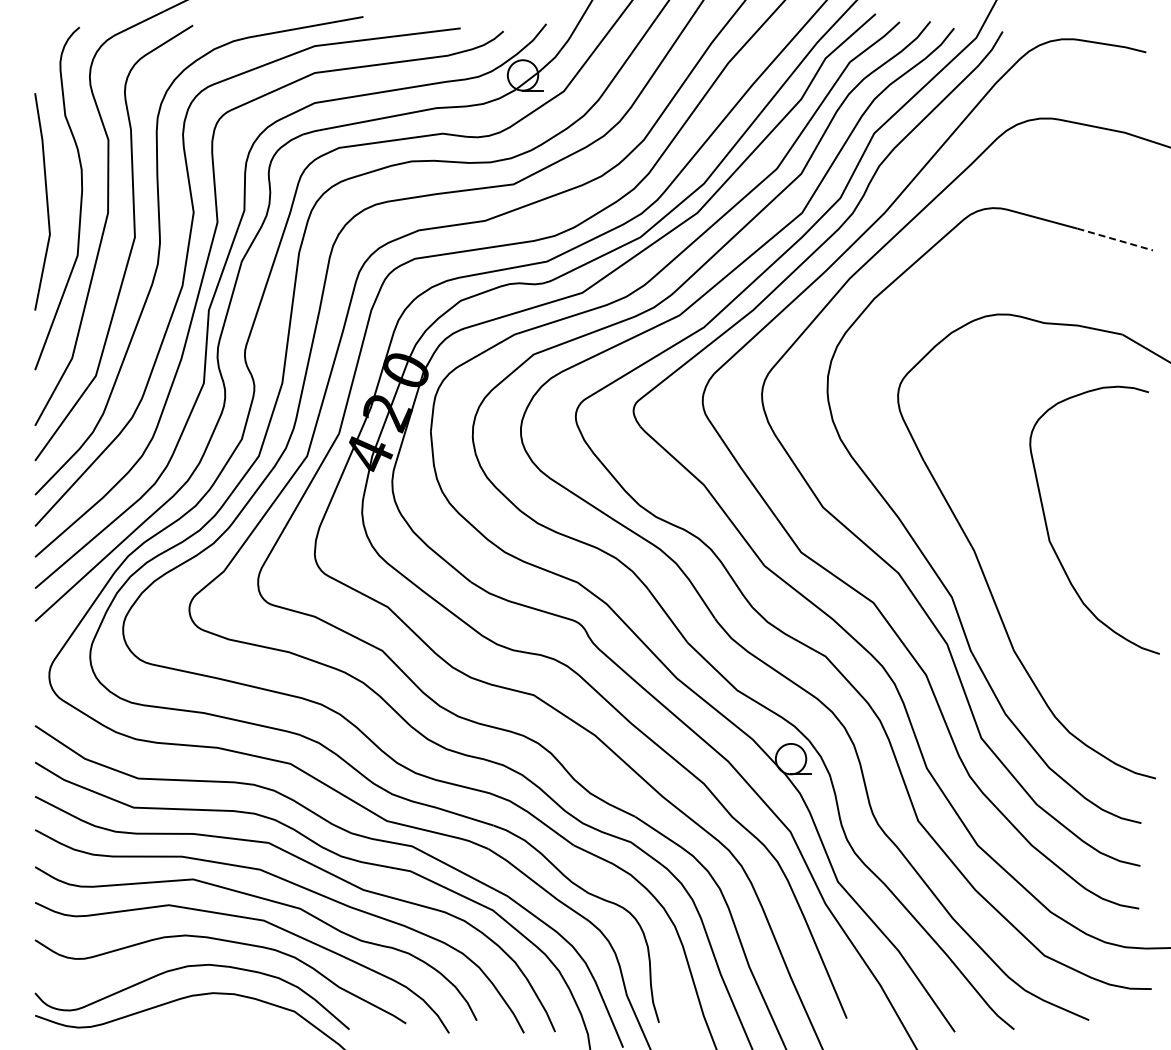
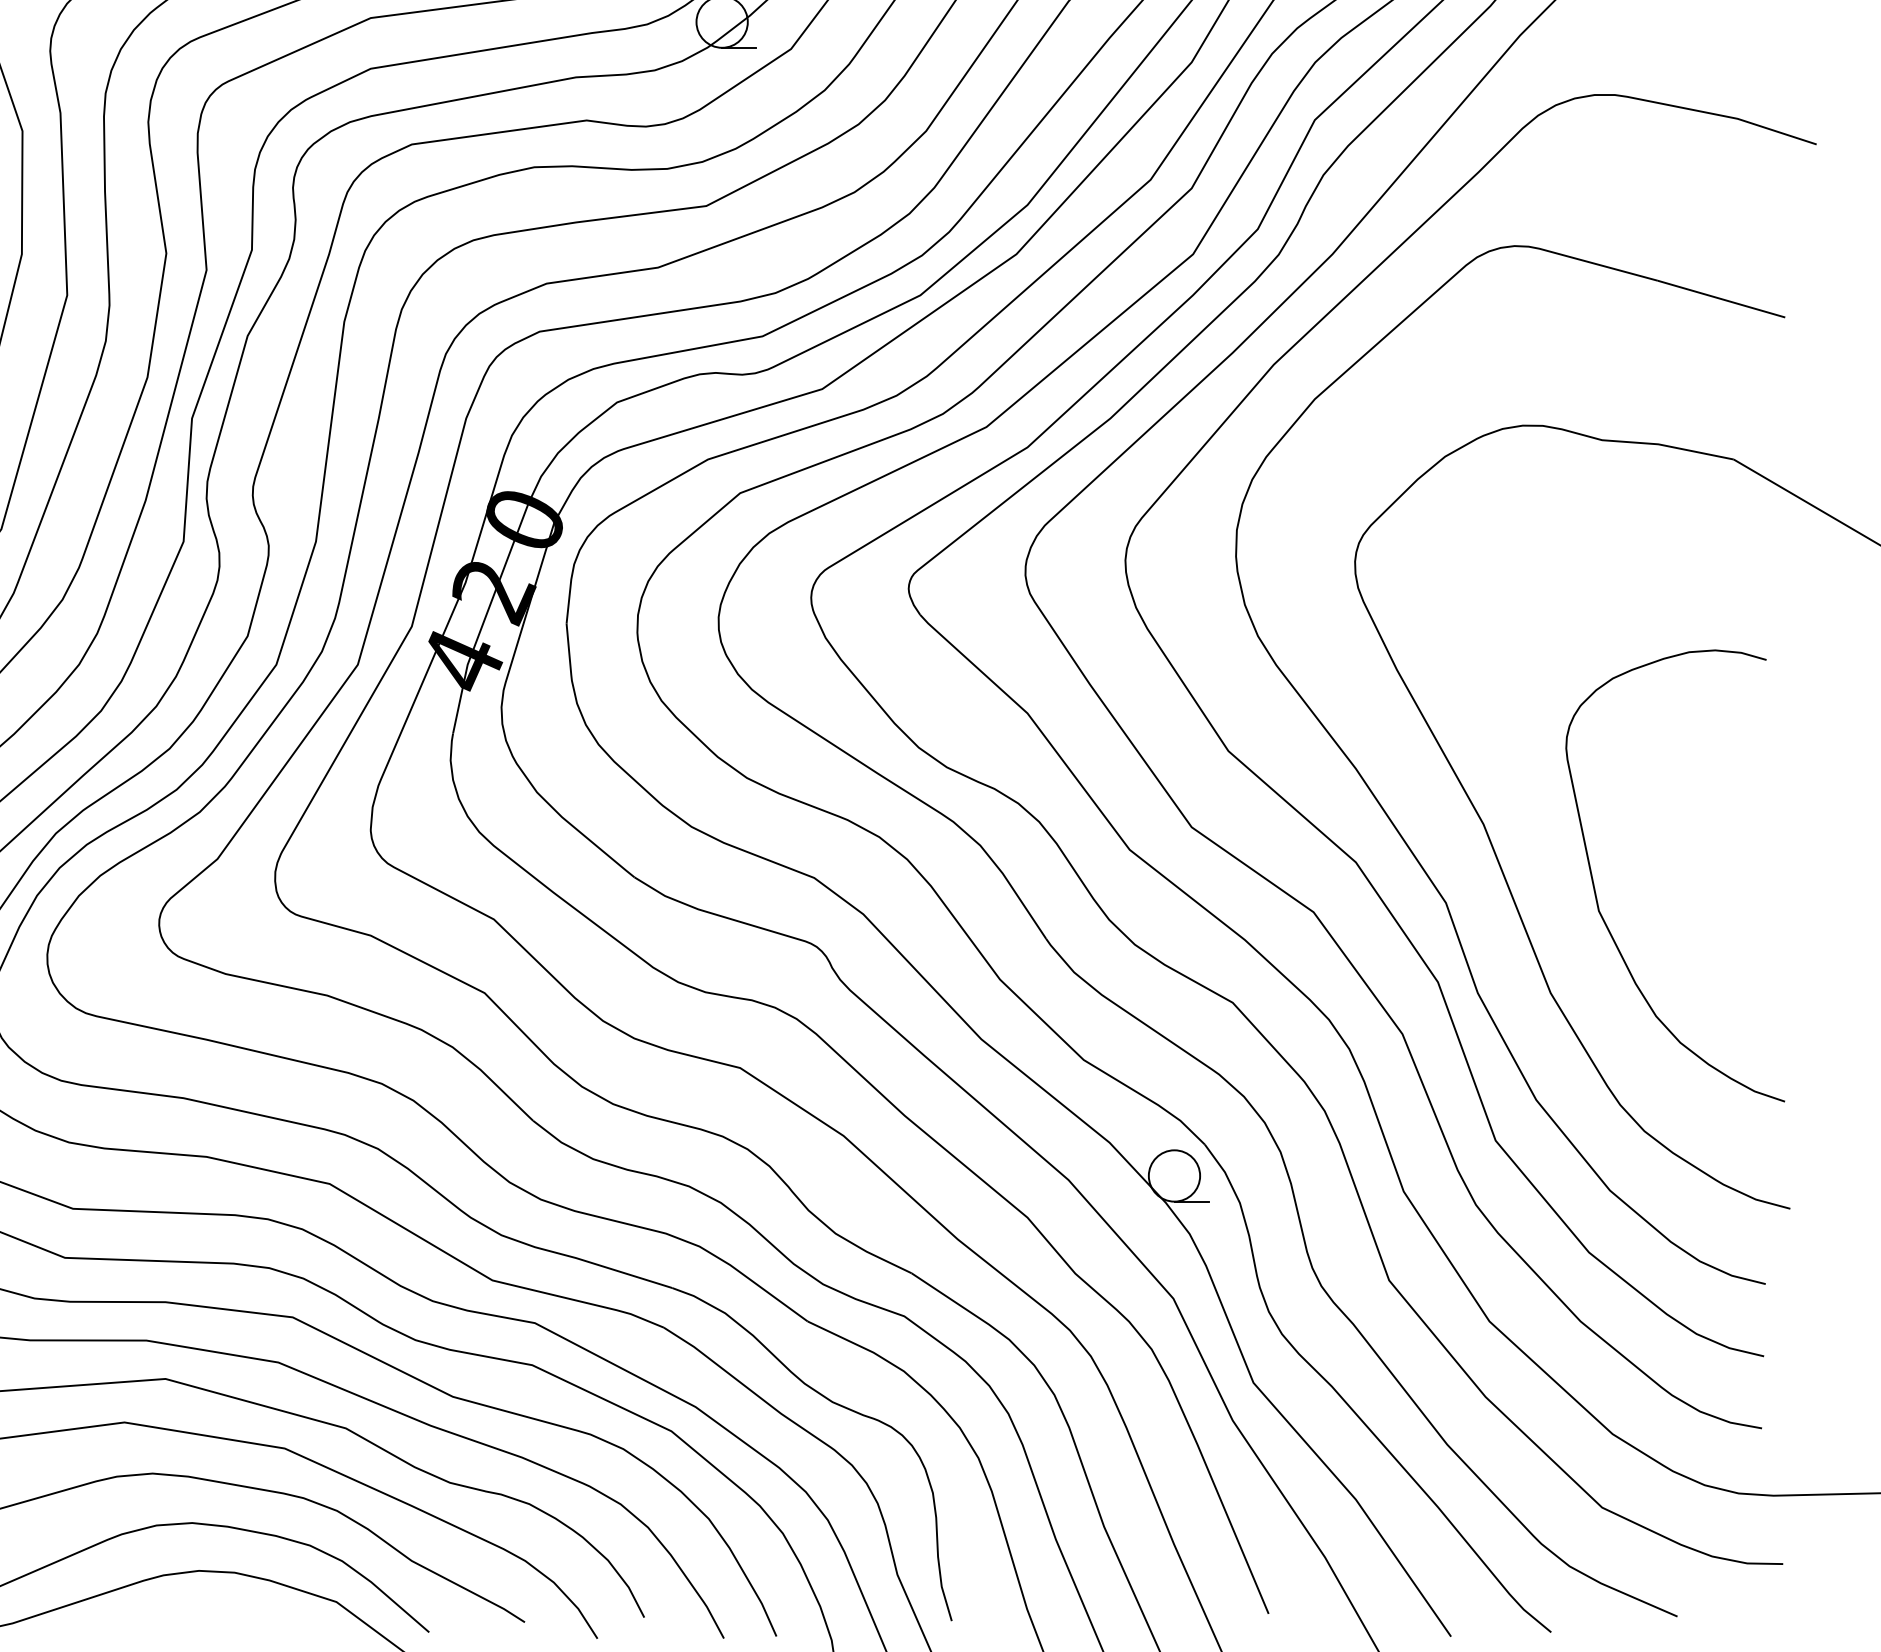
line: (1115, 239) -> (1722, 299), dashed -> solid
curve: (1048, 529) -> (1597, 891), moved

